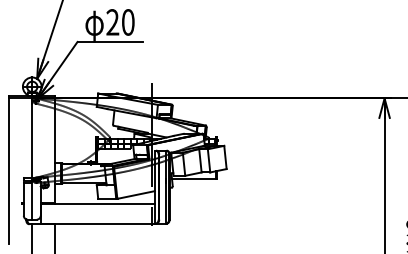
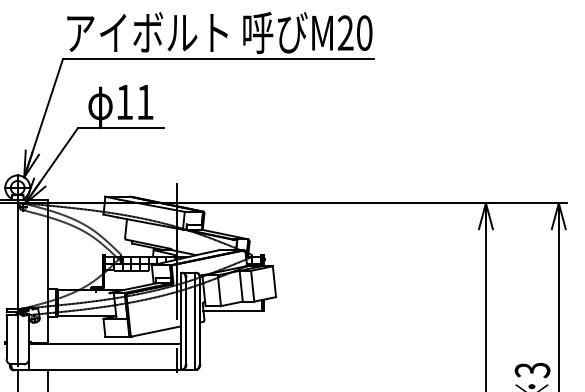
text: (120, 22) -> (134, 102), 20 -> 11

